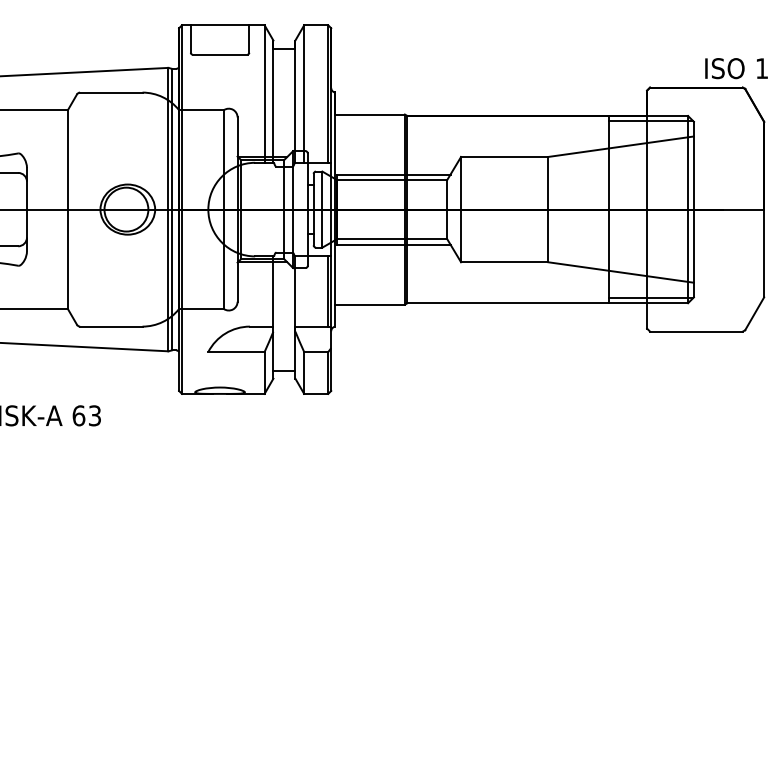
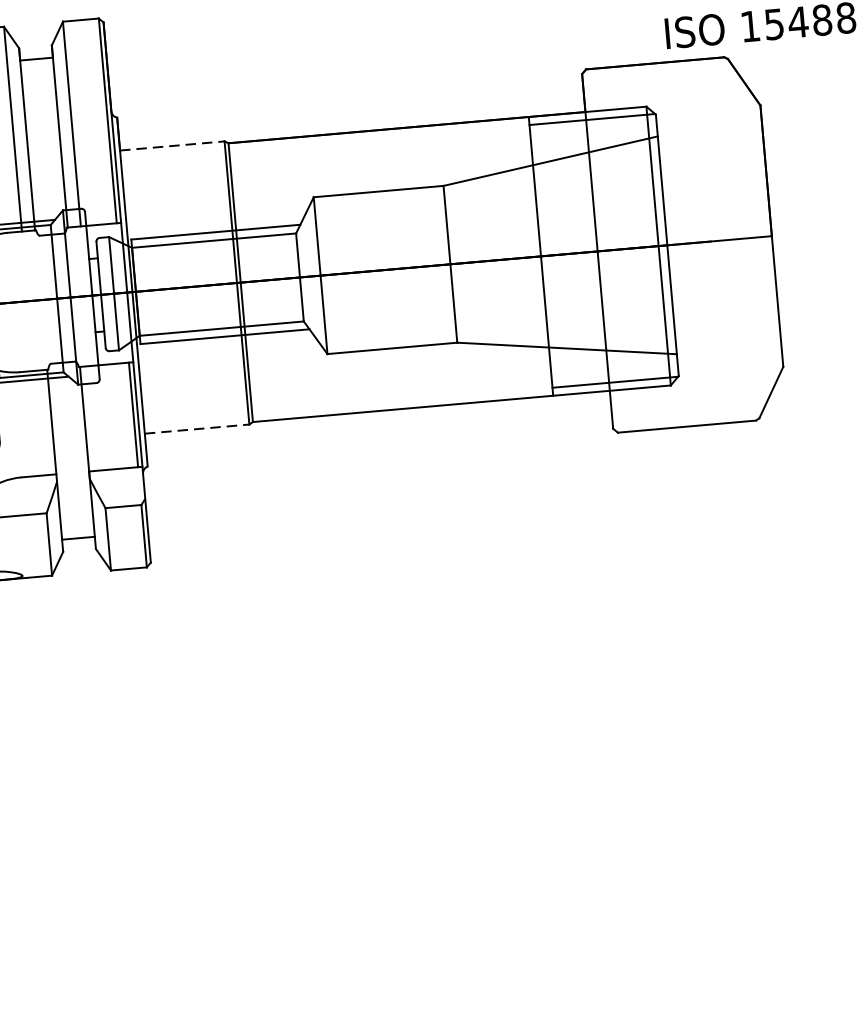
line: (370, 114) -> (173, 145), solid -> dashed
line: (370, 304) -> (198, 428), solid -> dashed

